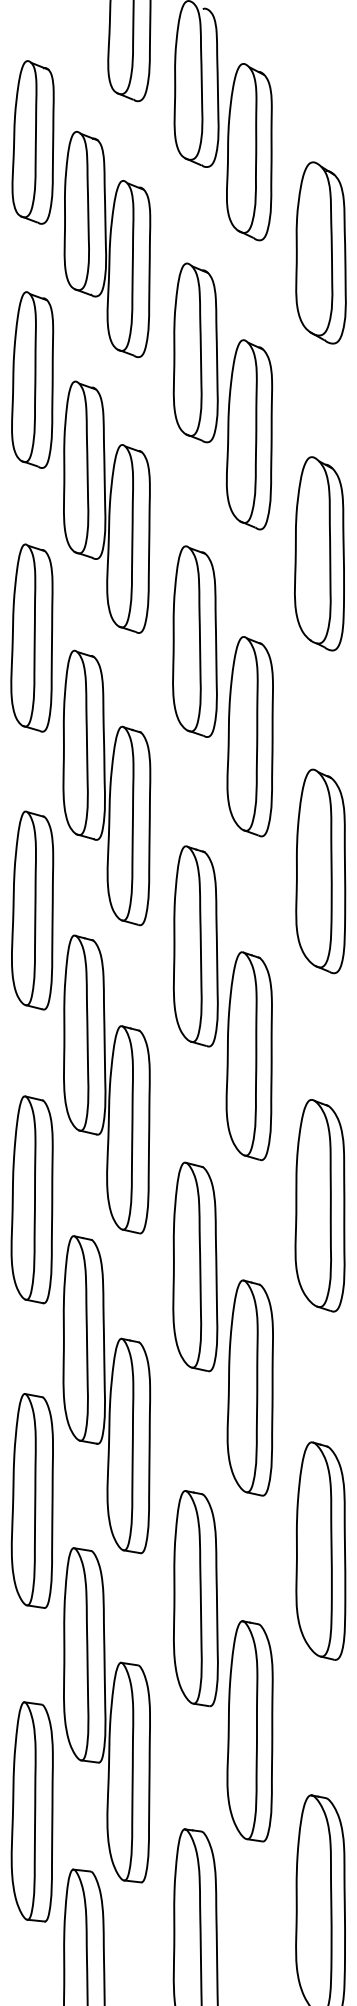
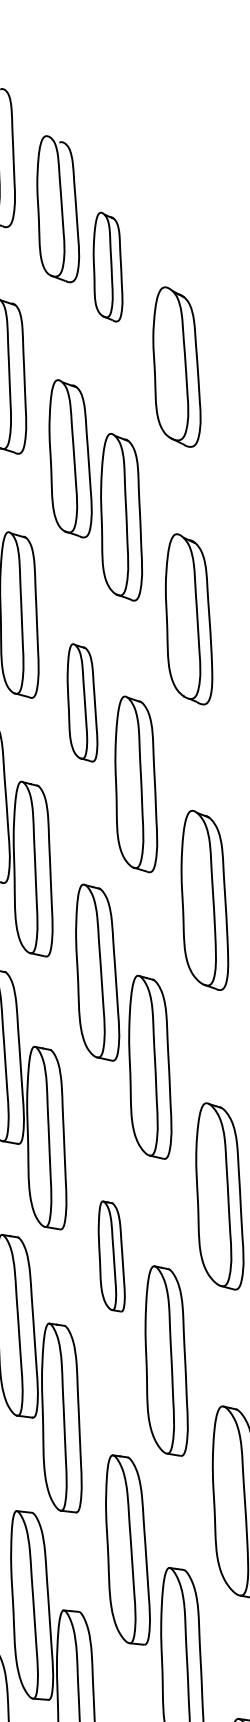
part: (249, 152) -> (107, 267), size x0.7
part: (320, 252) -> (175, 366), moved
part: (195, 352) -> (69, 458), moved
part: (194, 641) -> (81, 702), size x0.7
part: (195, 1266) -> (111, 1256), size x0.6

